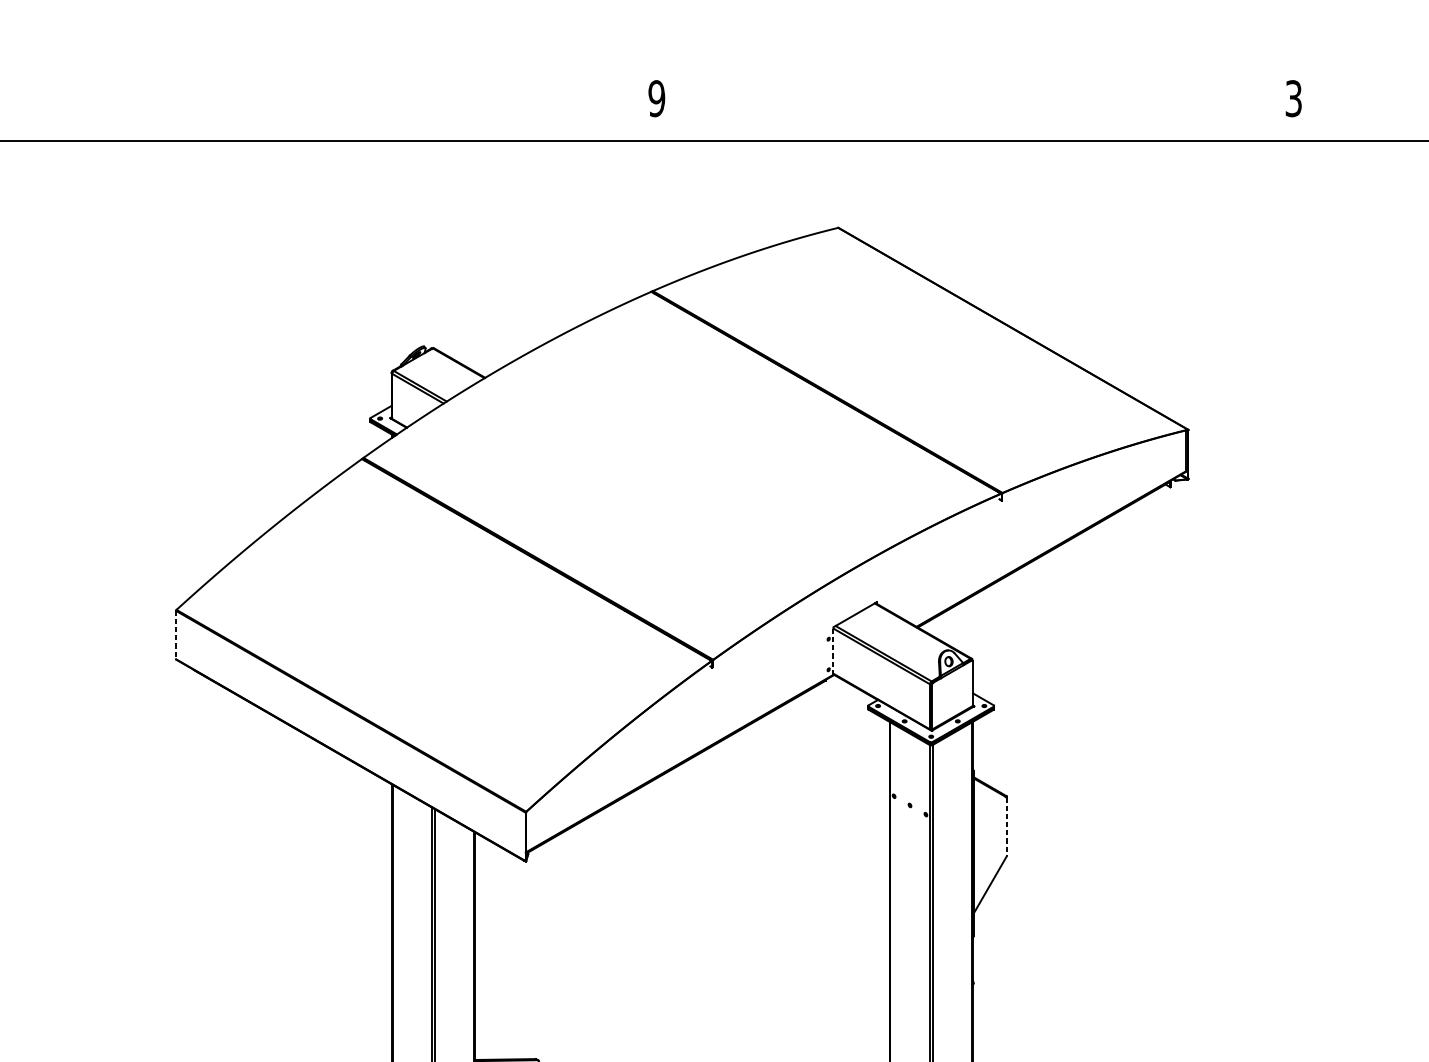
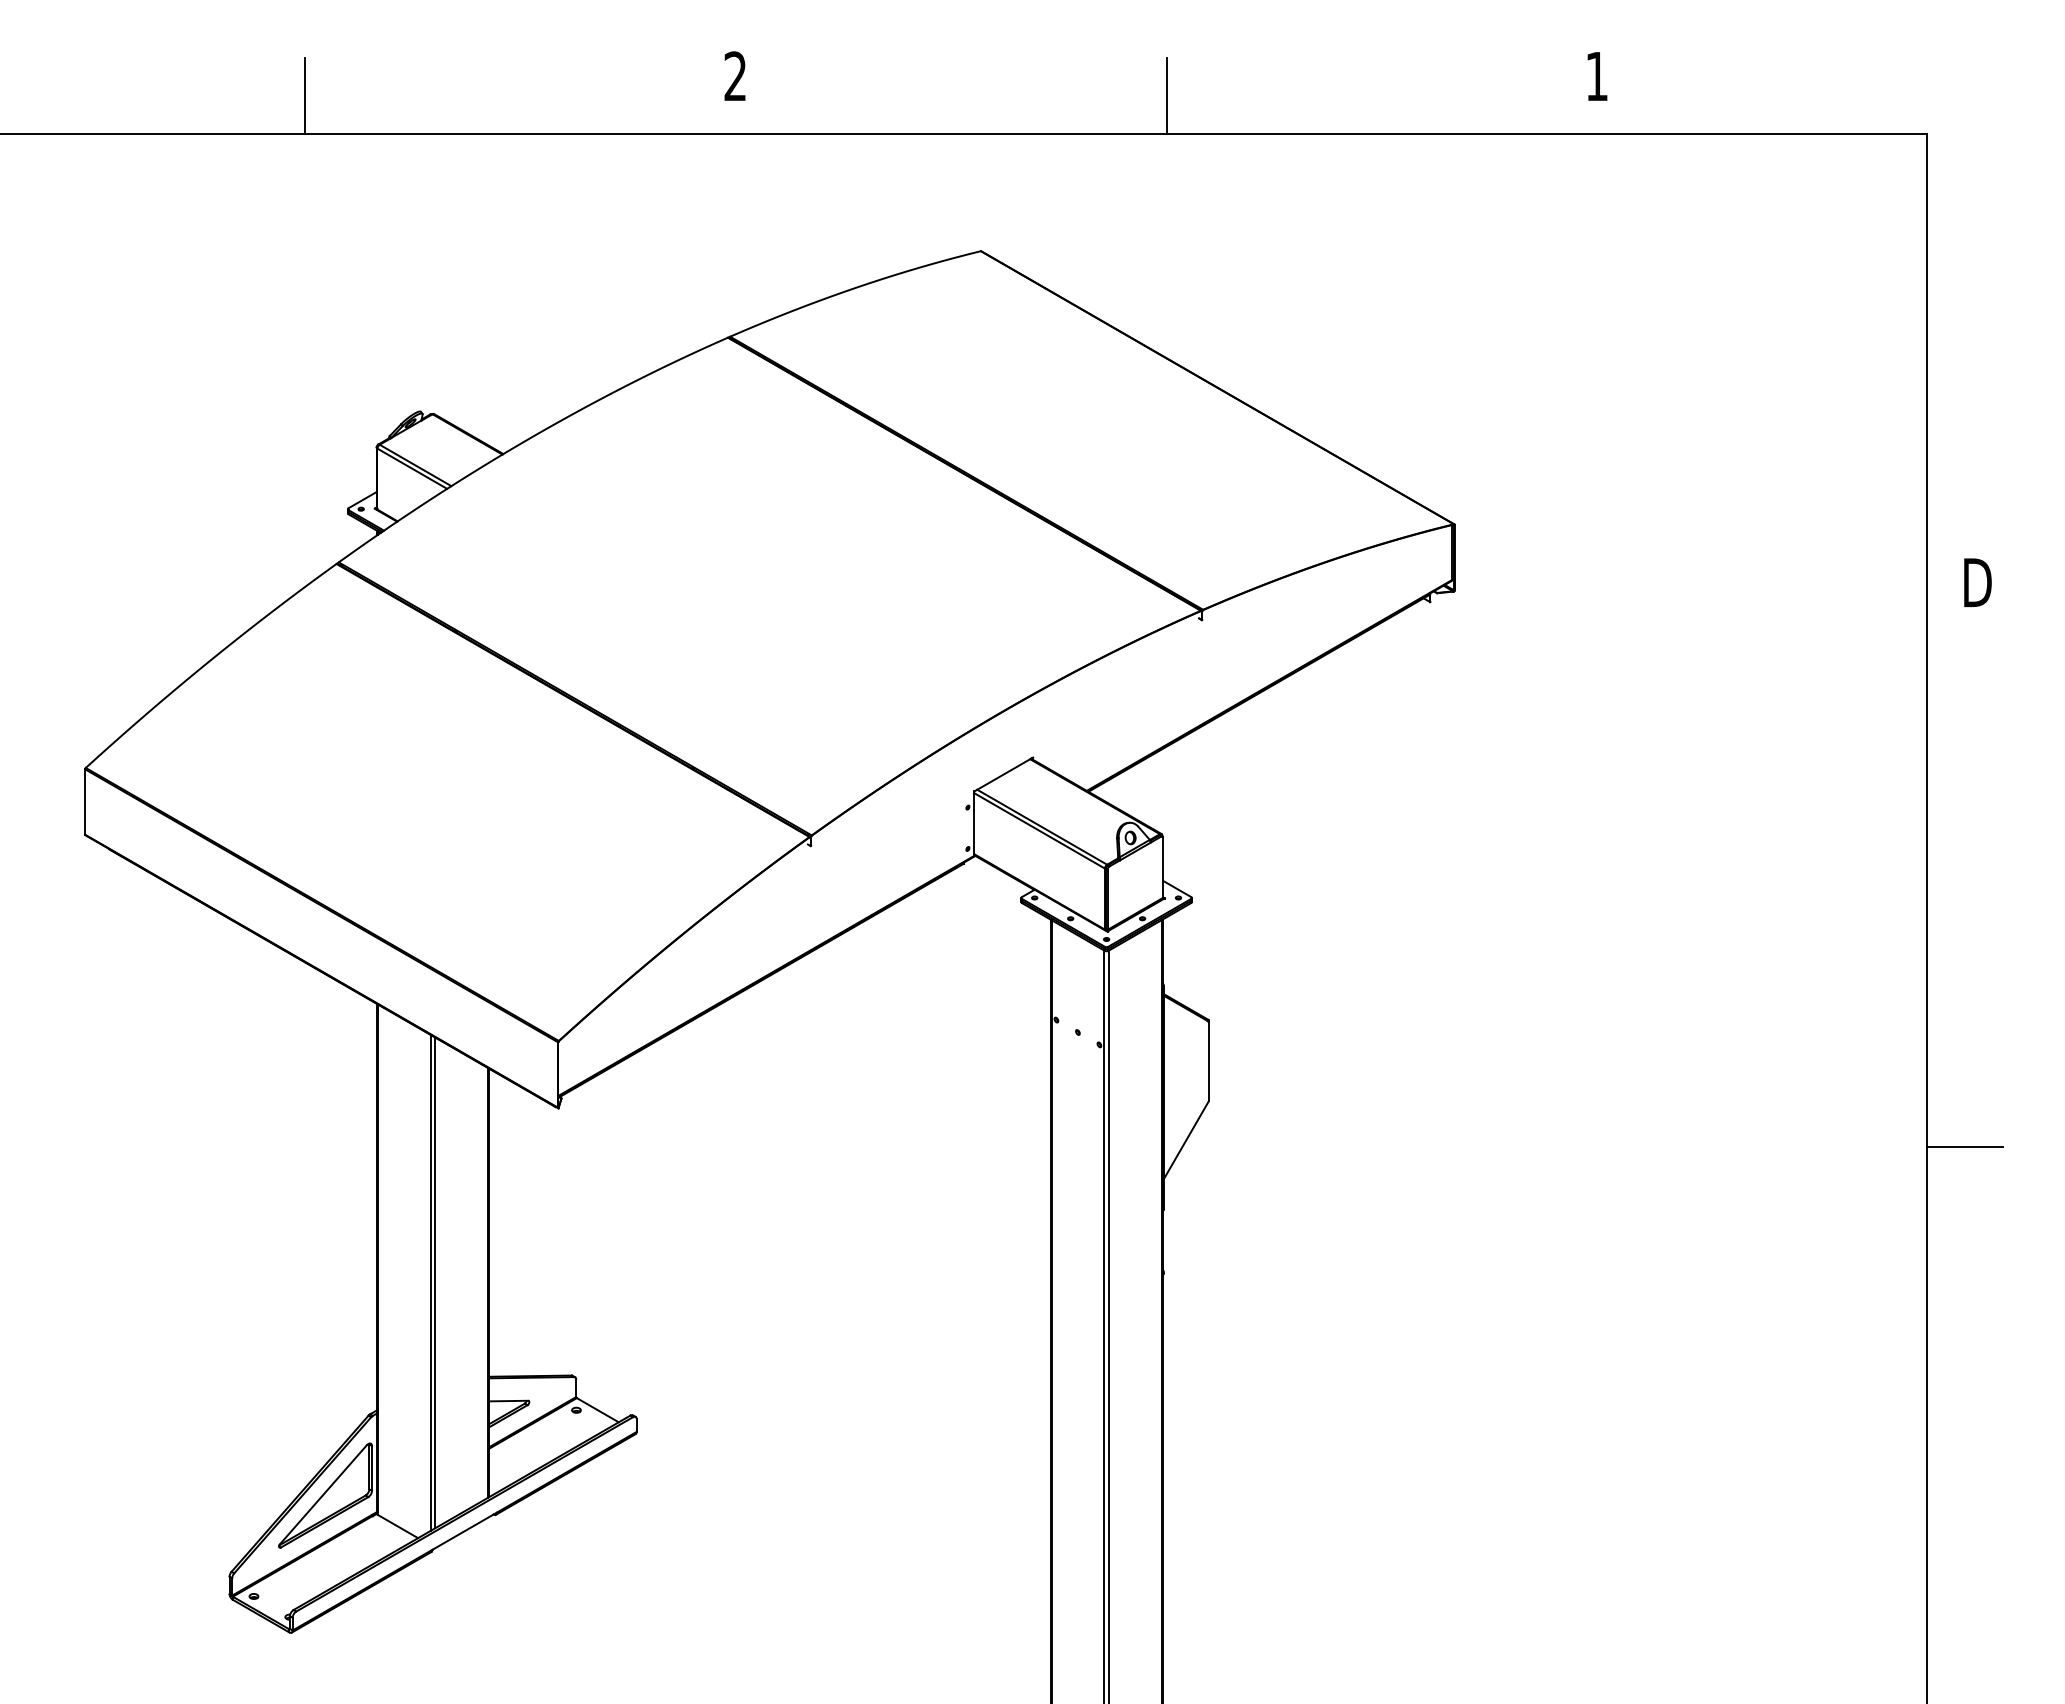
text: (656, 98) -> (735, 76), 9 -> 2
text: (1293, 98) -> (1596, 76), 3 -> 1
line: (338, 112) -> (305, 95), added
line: (975, 112) -> (1166, 95), added
line: (176, 635) -> (85, 802), dashed -> solid
line: (833, 650) -> (974, 823), dashed -> solid
line: (1006, 826) -> (1208, 1061), dashed -> solid

